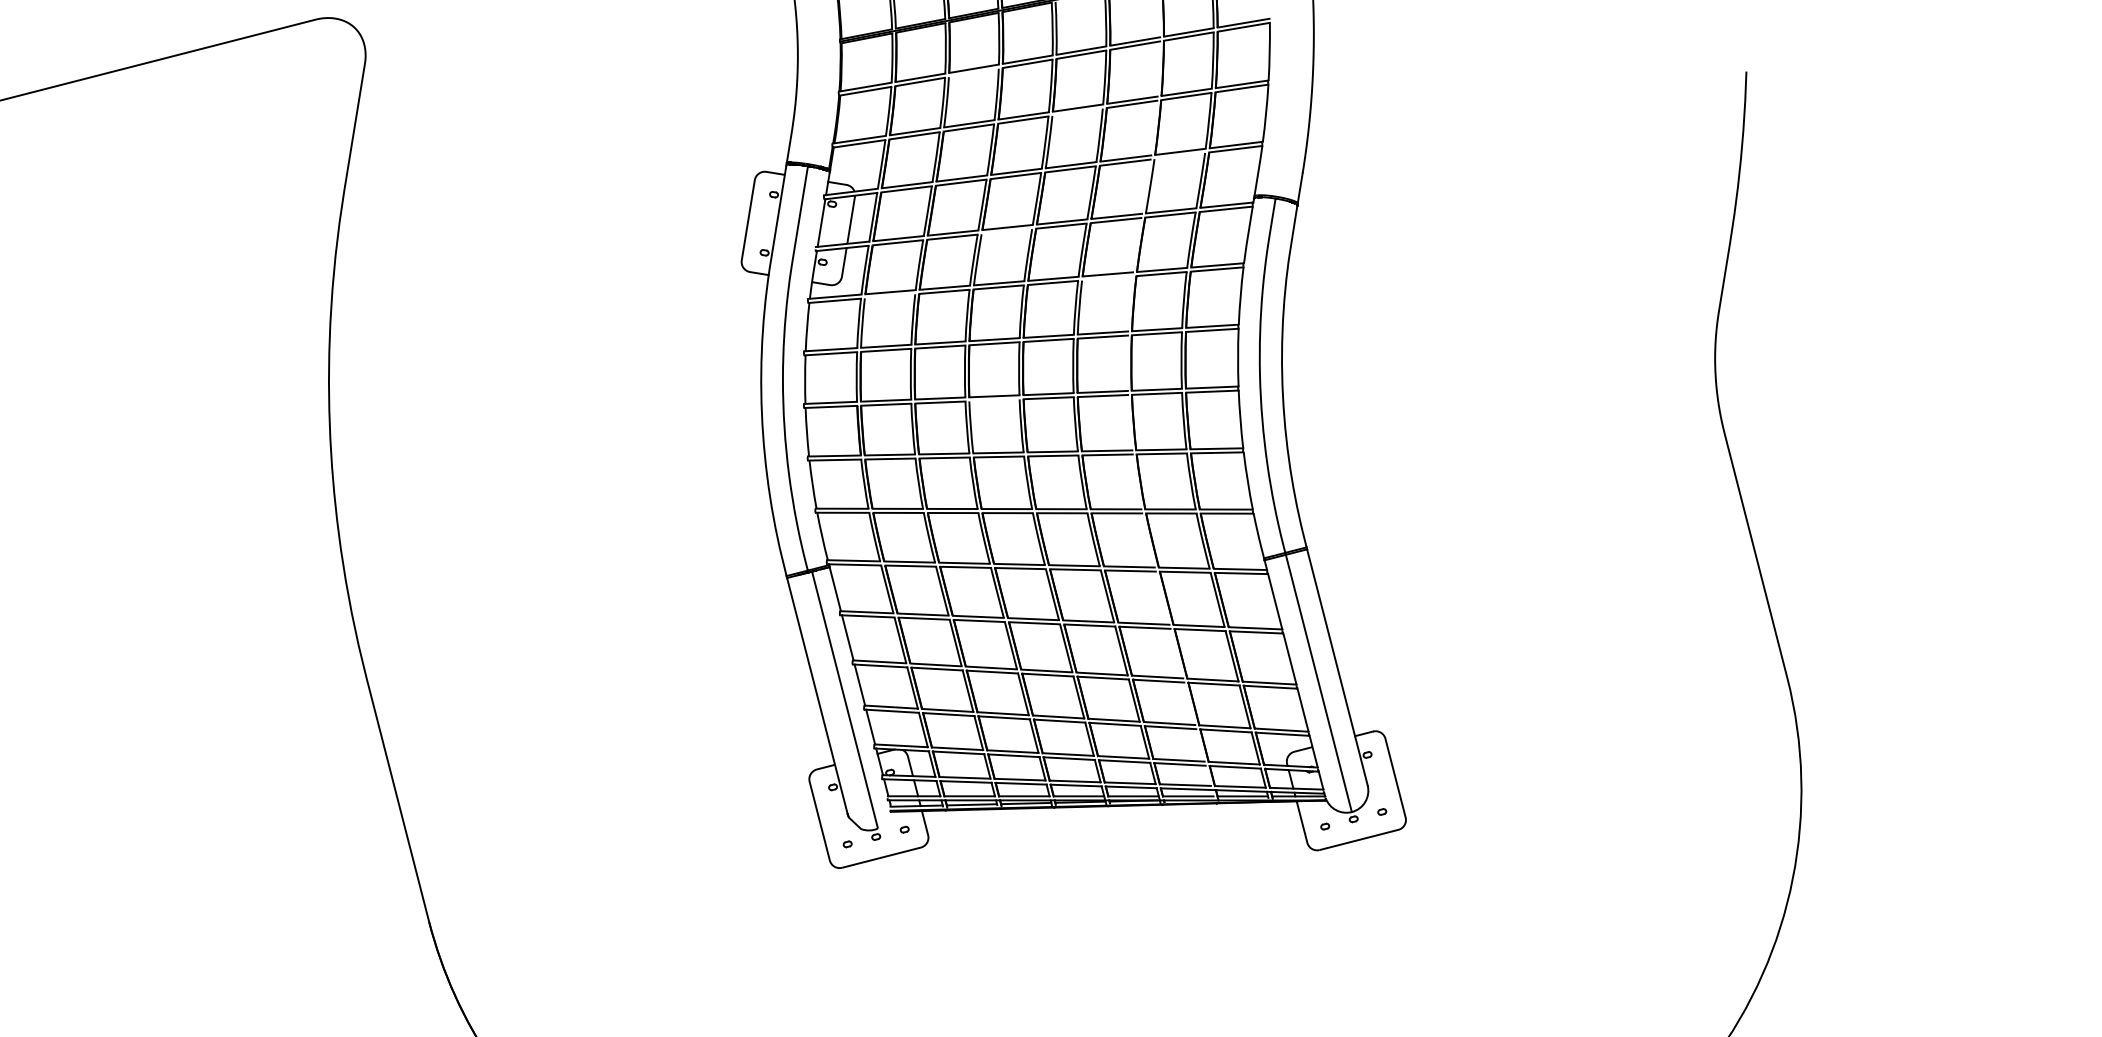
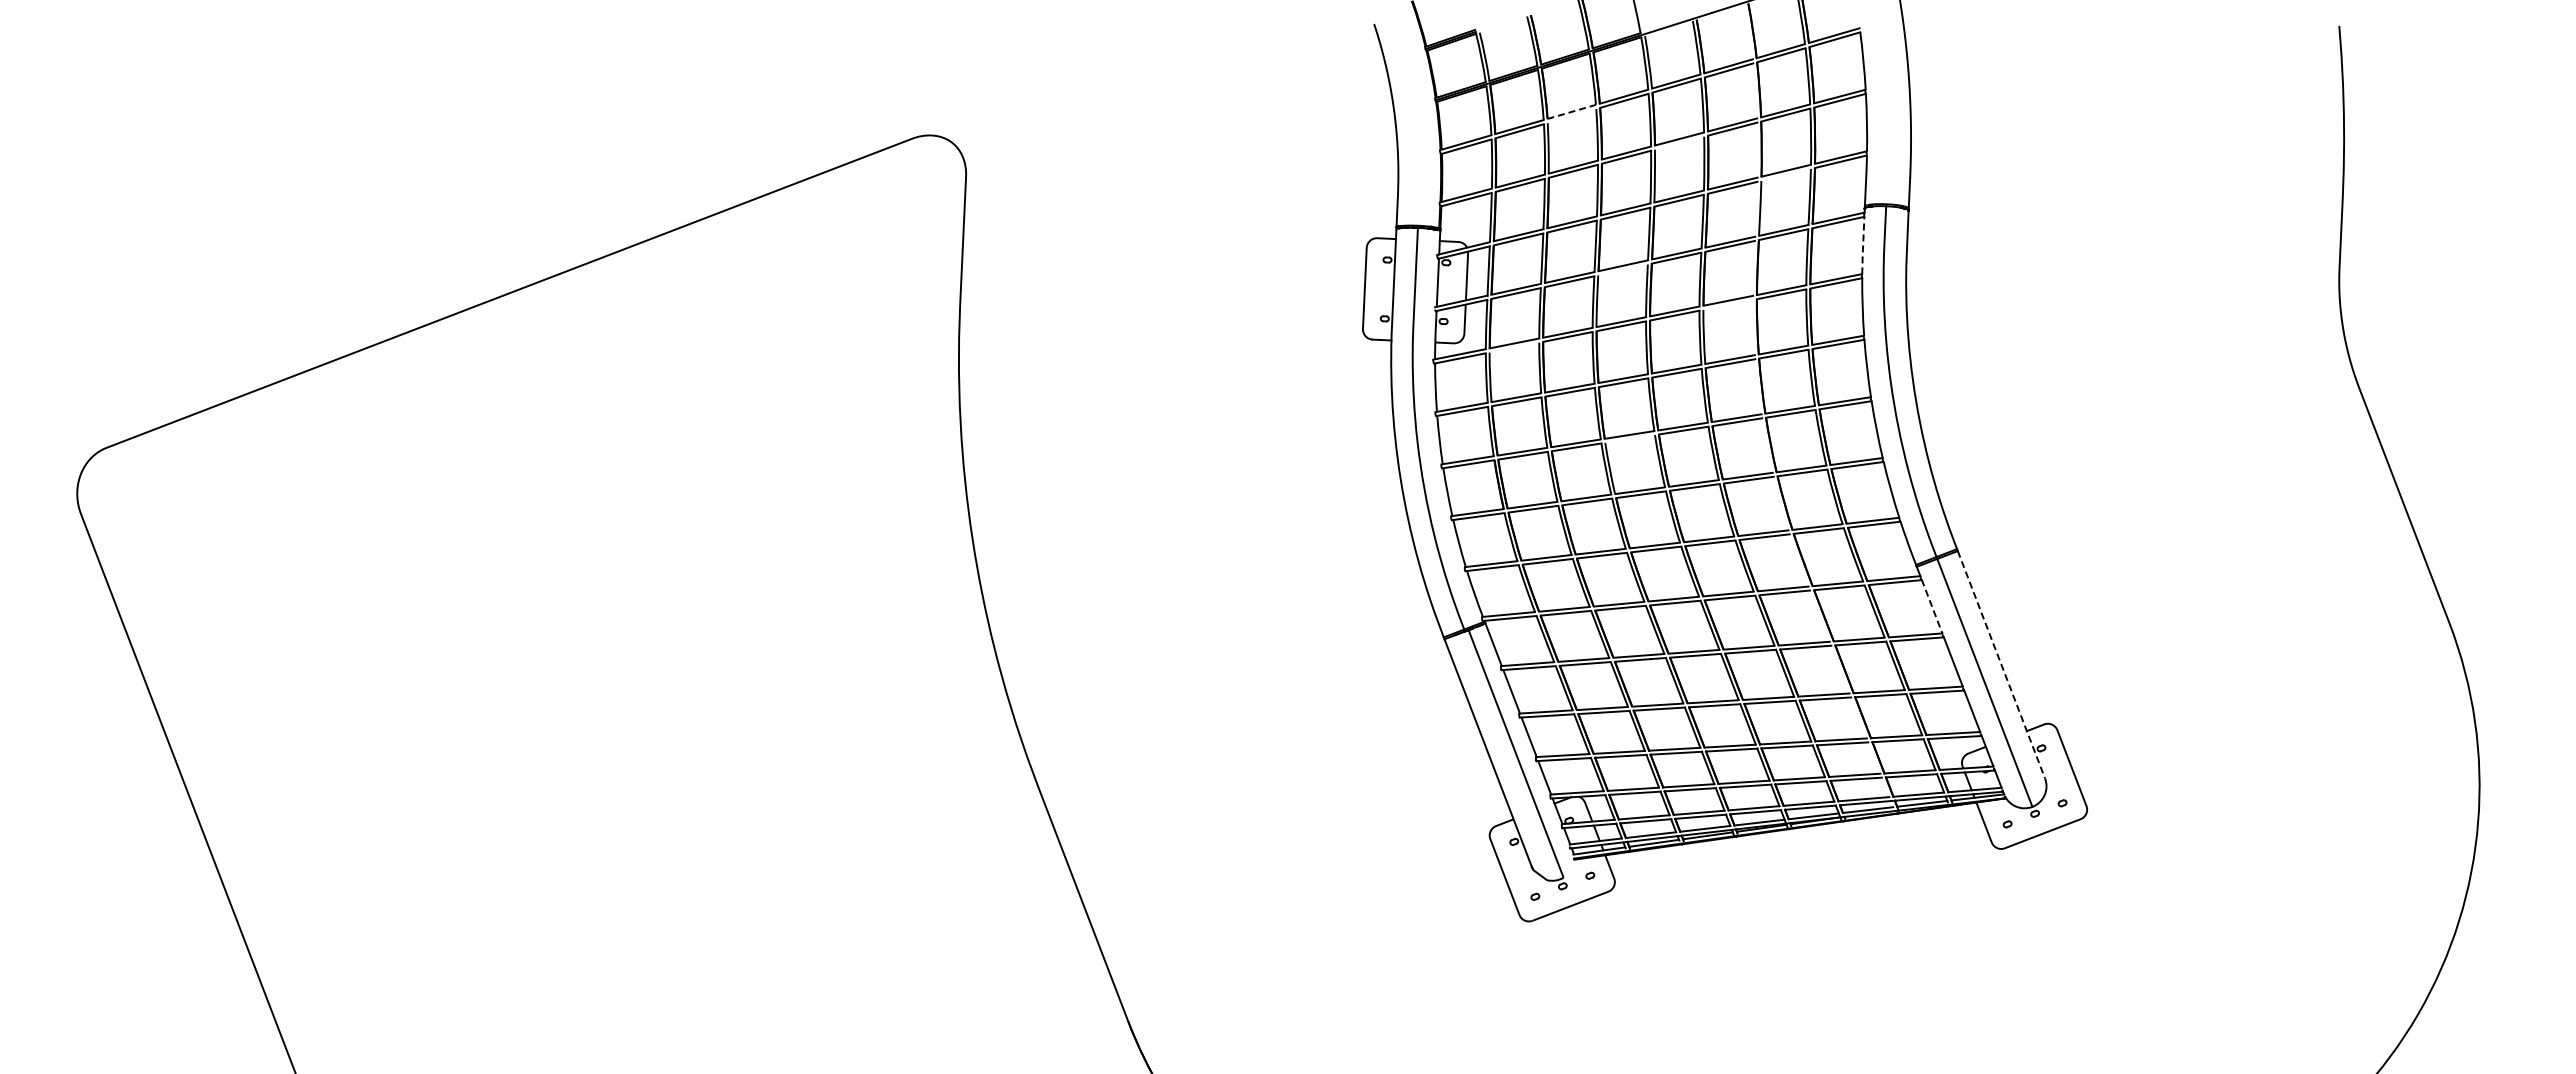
line: (974, 68) -> (1572, 111), solid -> dashed
line: (1248, 234) -> (1863, 245), solid -> dashed
line: (1275, 601) -> (1932, 606), solid -> dashed
line: (1337, 667) -> (2001, 664), solid -> dashed

